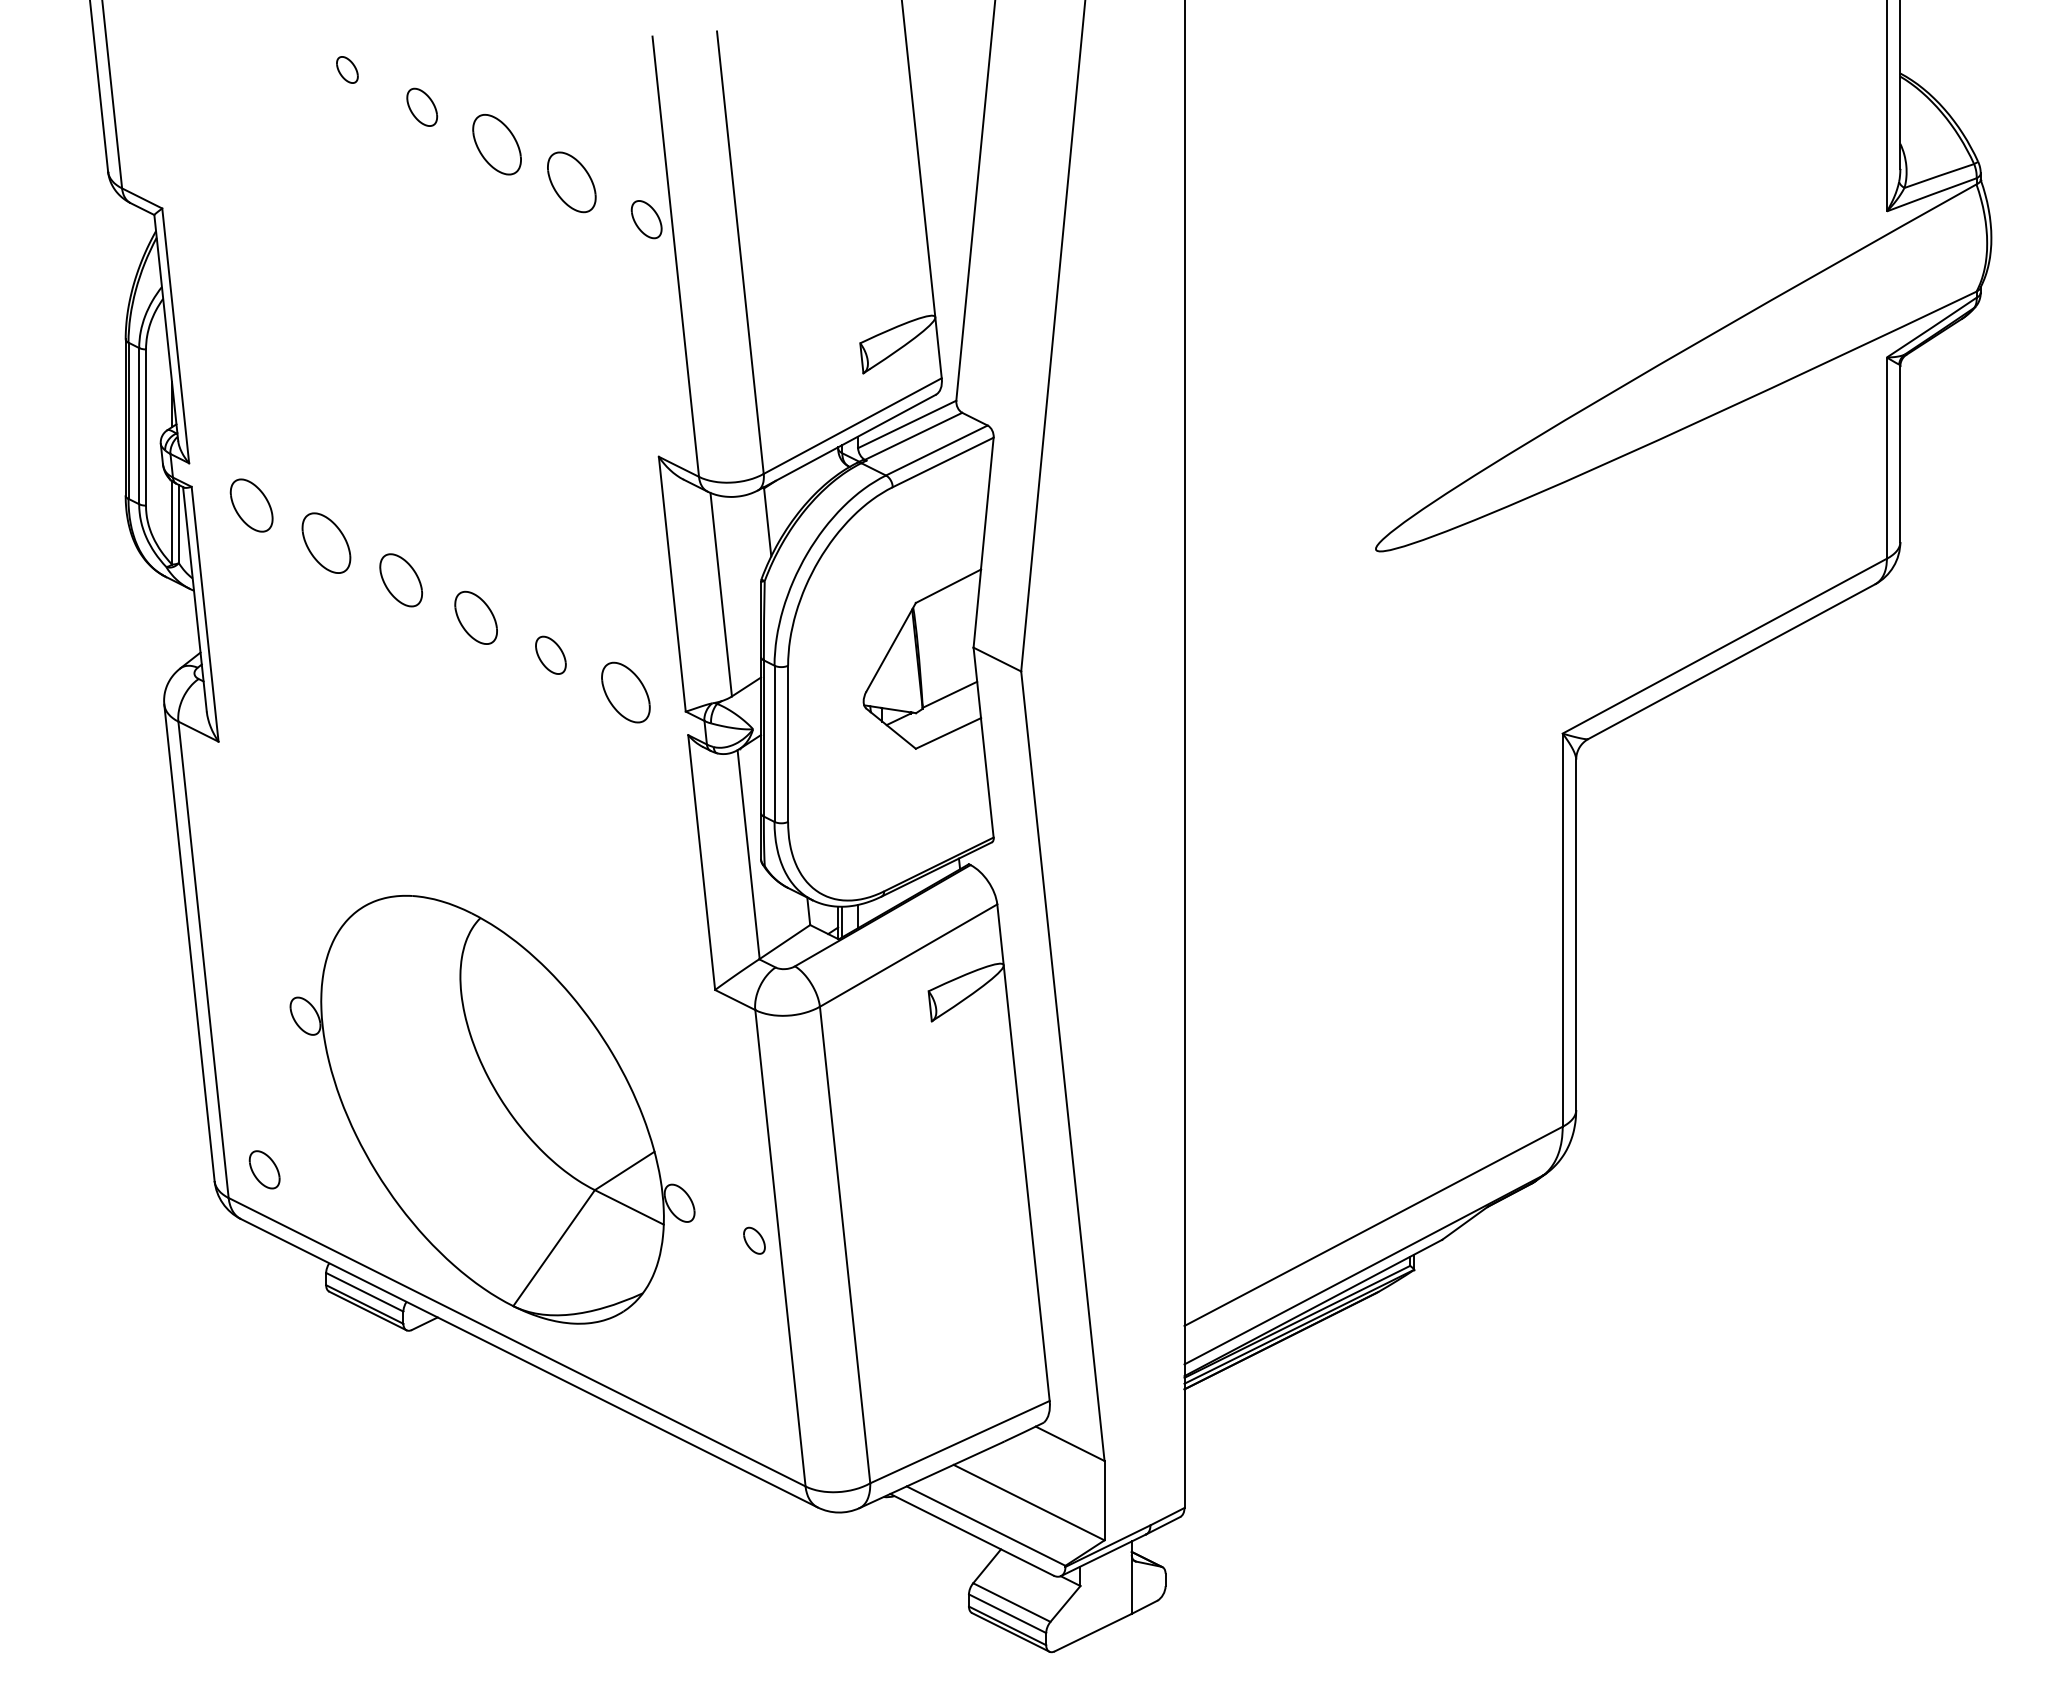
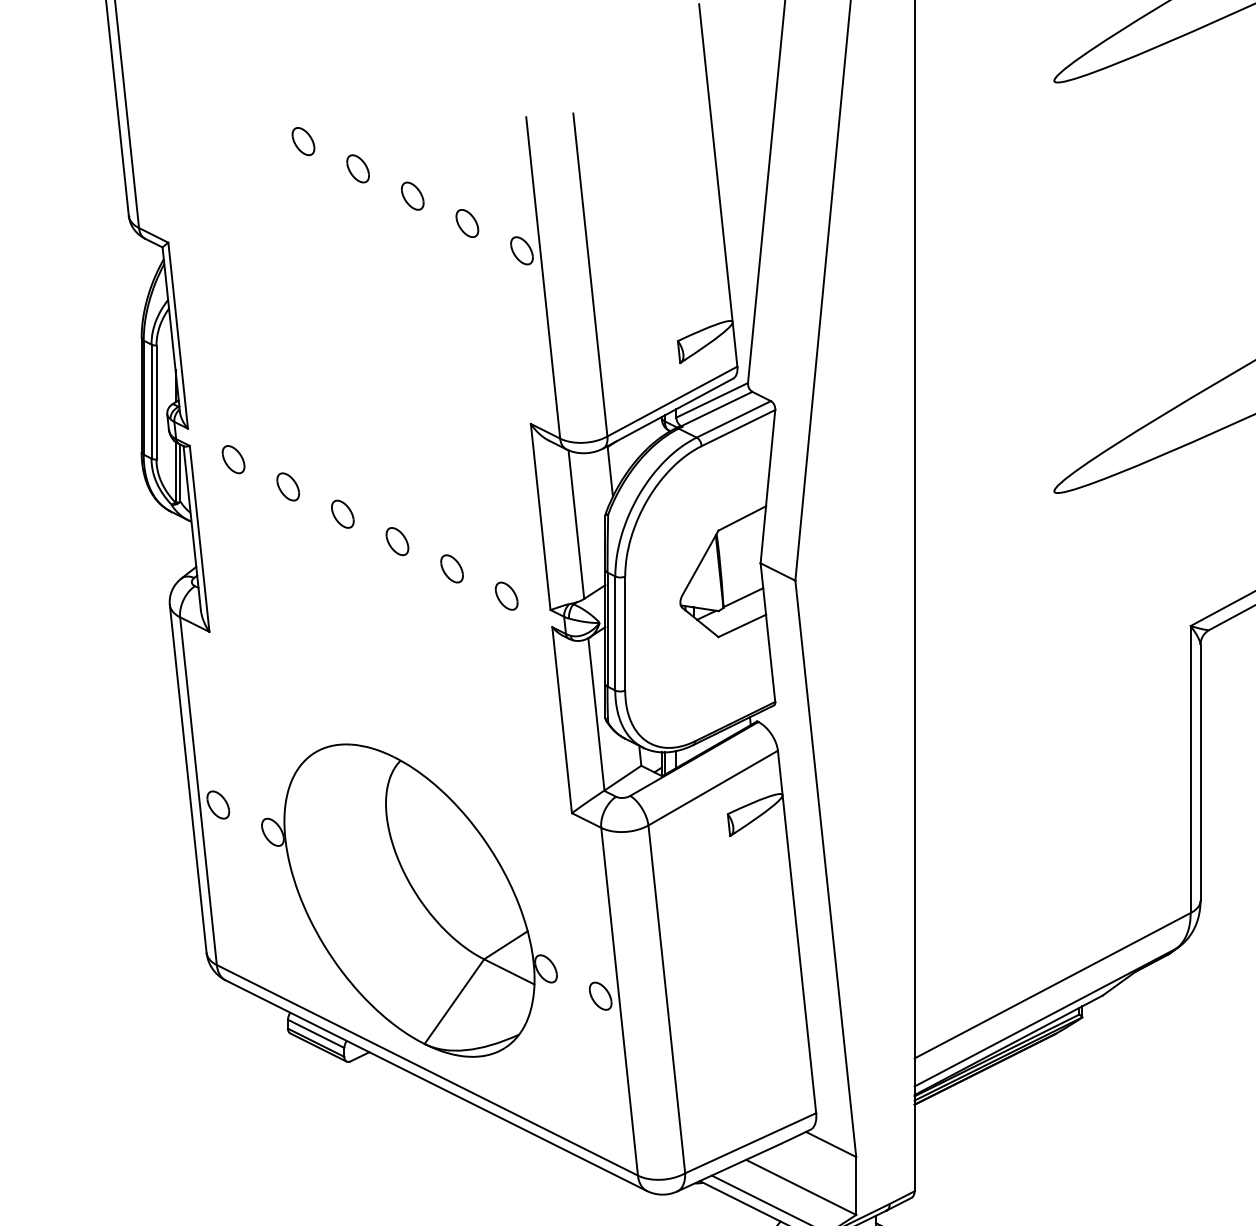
part: (347, 69) -> (303, 141), size x1.43
part: (496, 144) -> (412, 195), size x0.62
part: (571, 181) -> (467, 222), size x0.62
part: (251, 505) -> (233, 459), size x0.71
part: (326, 542) -> (288, 486), size x0.62
part: (401, 580) -> (343, 514), size x0.71
part: (475, 617) -> (397, 541), size x0.71
part: (625, 692) -> (506, 596), size x0.62
part: (264, 1169) -> (218, 804), moved
part: (754, 1240) -> (600, 996), size x1.43

